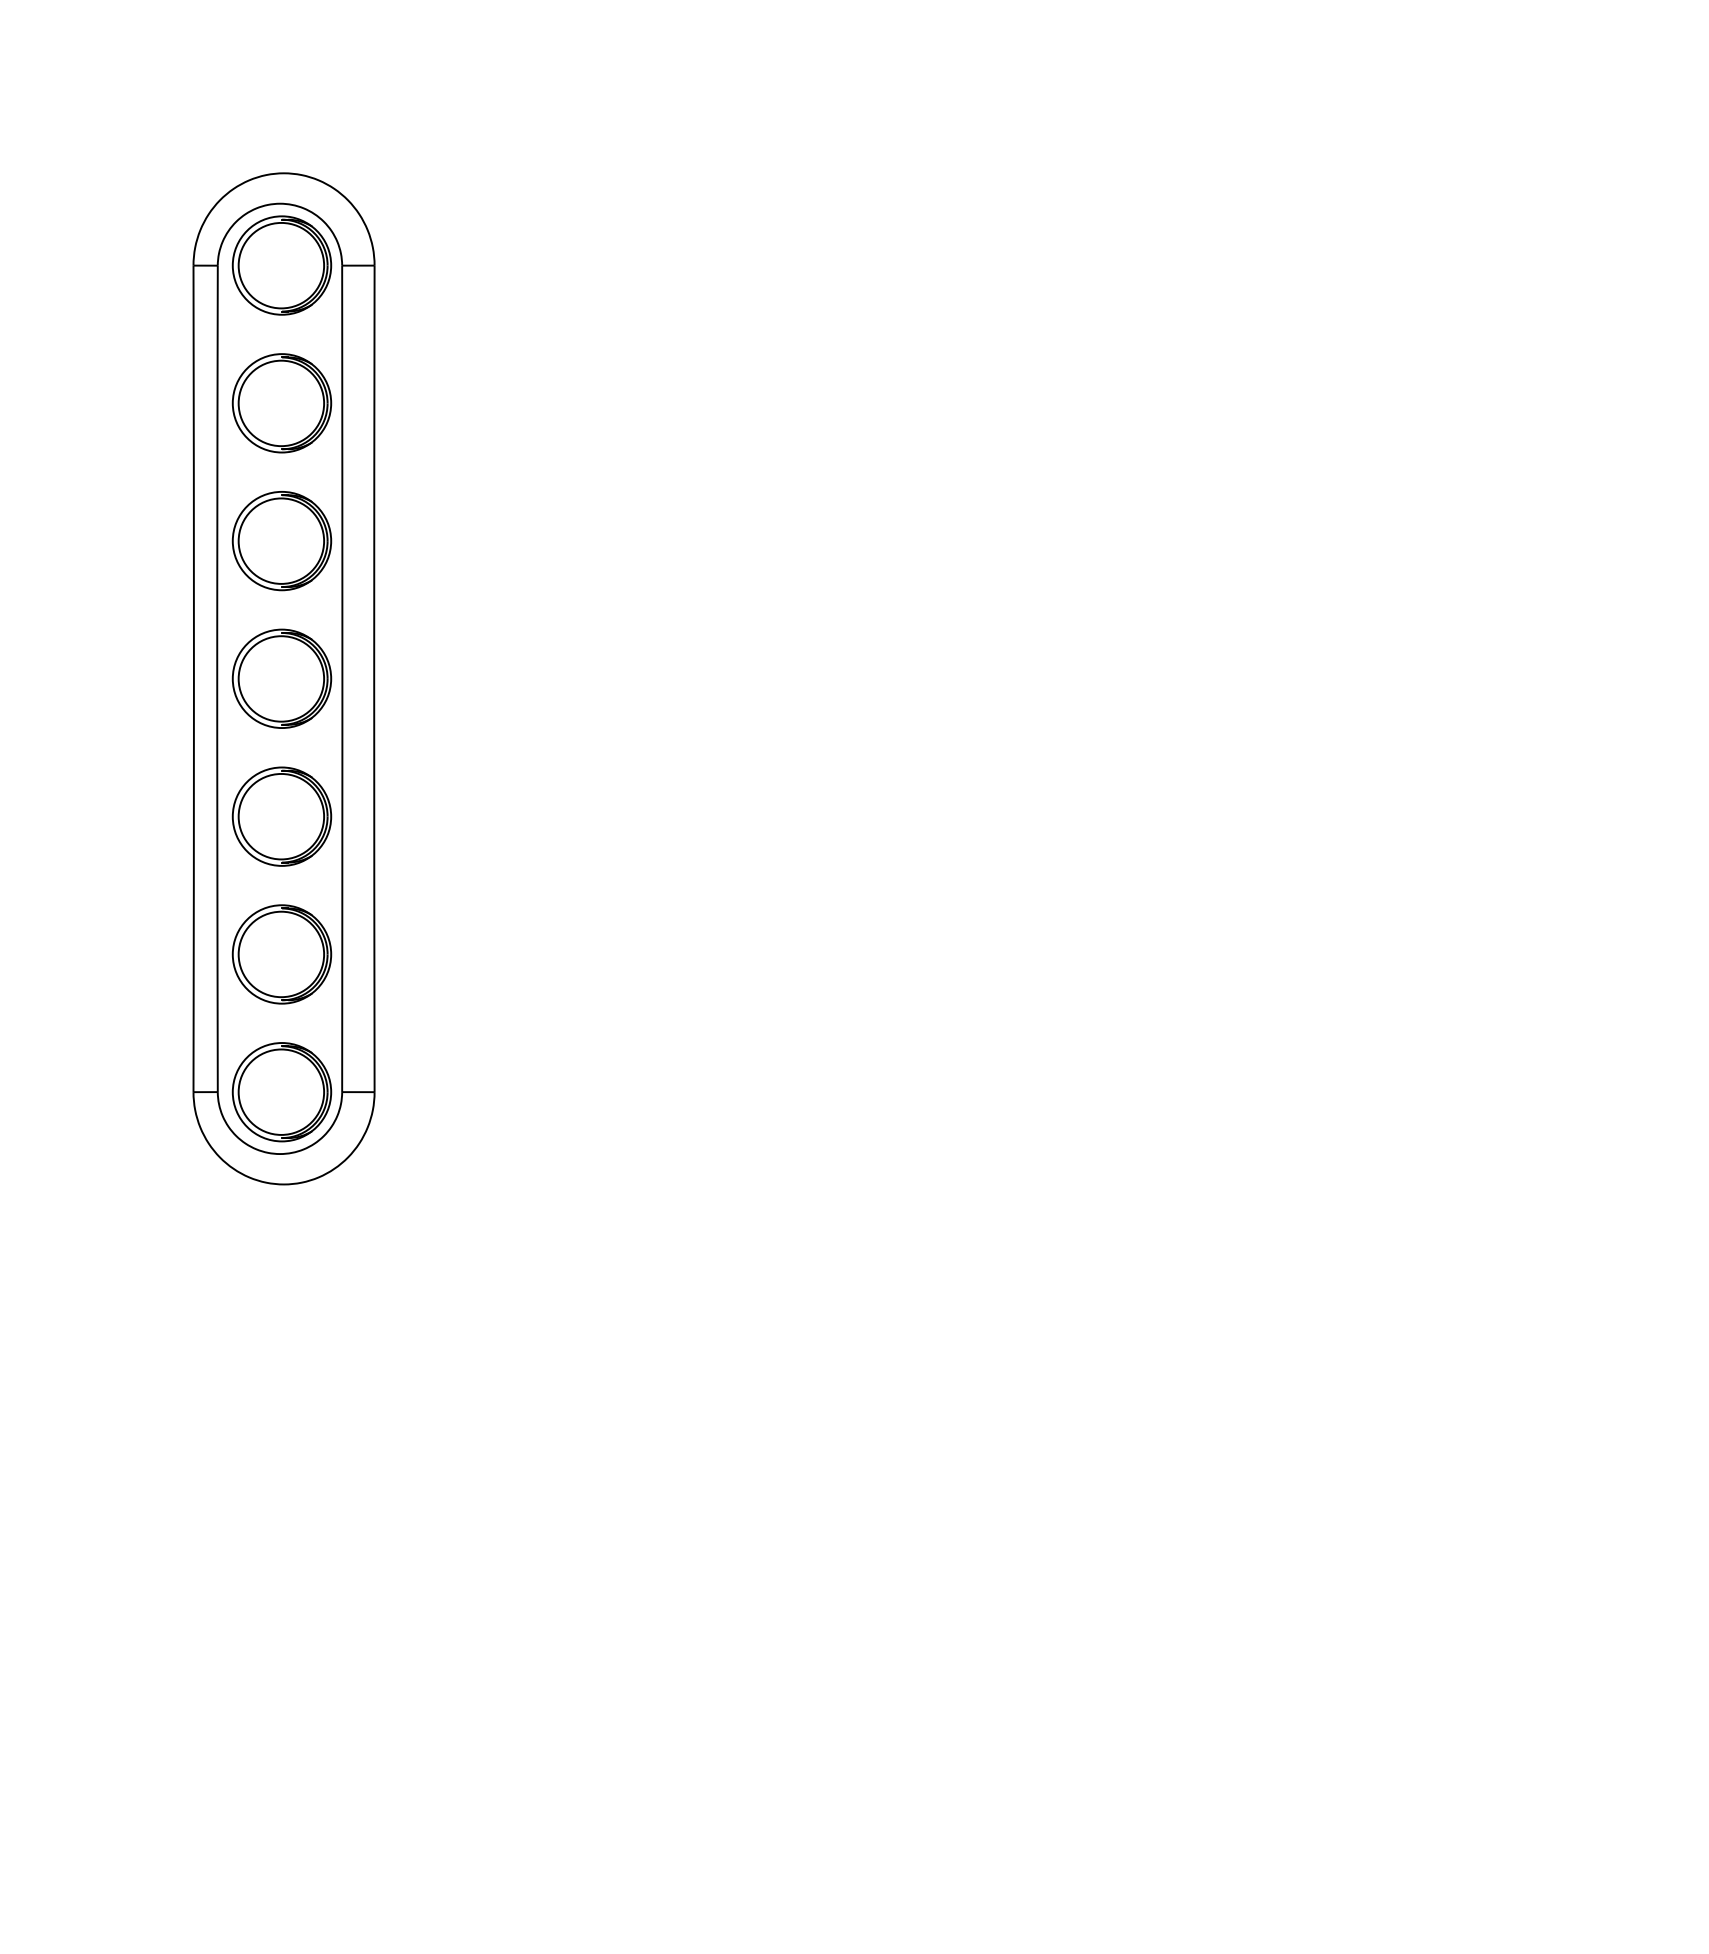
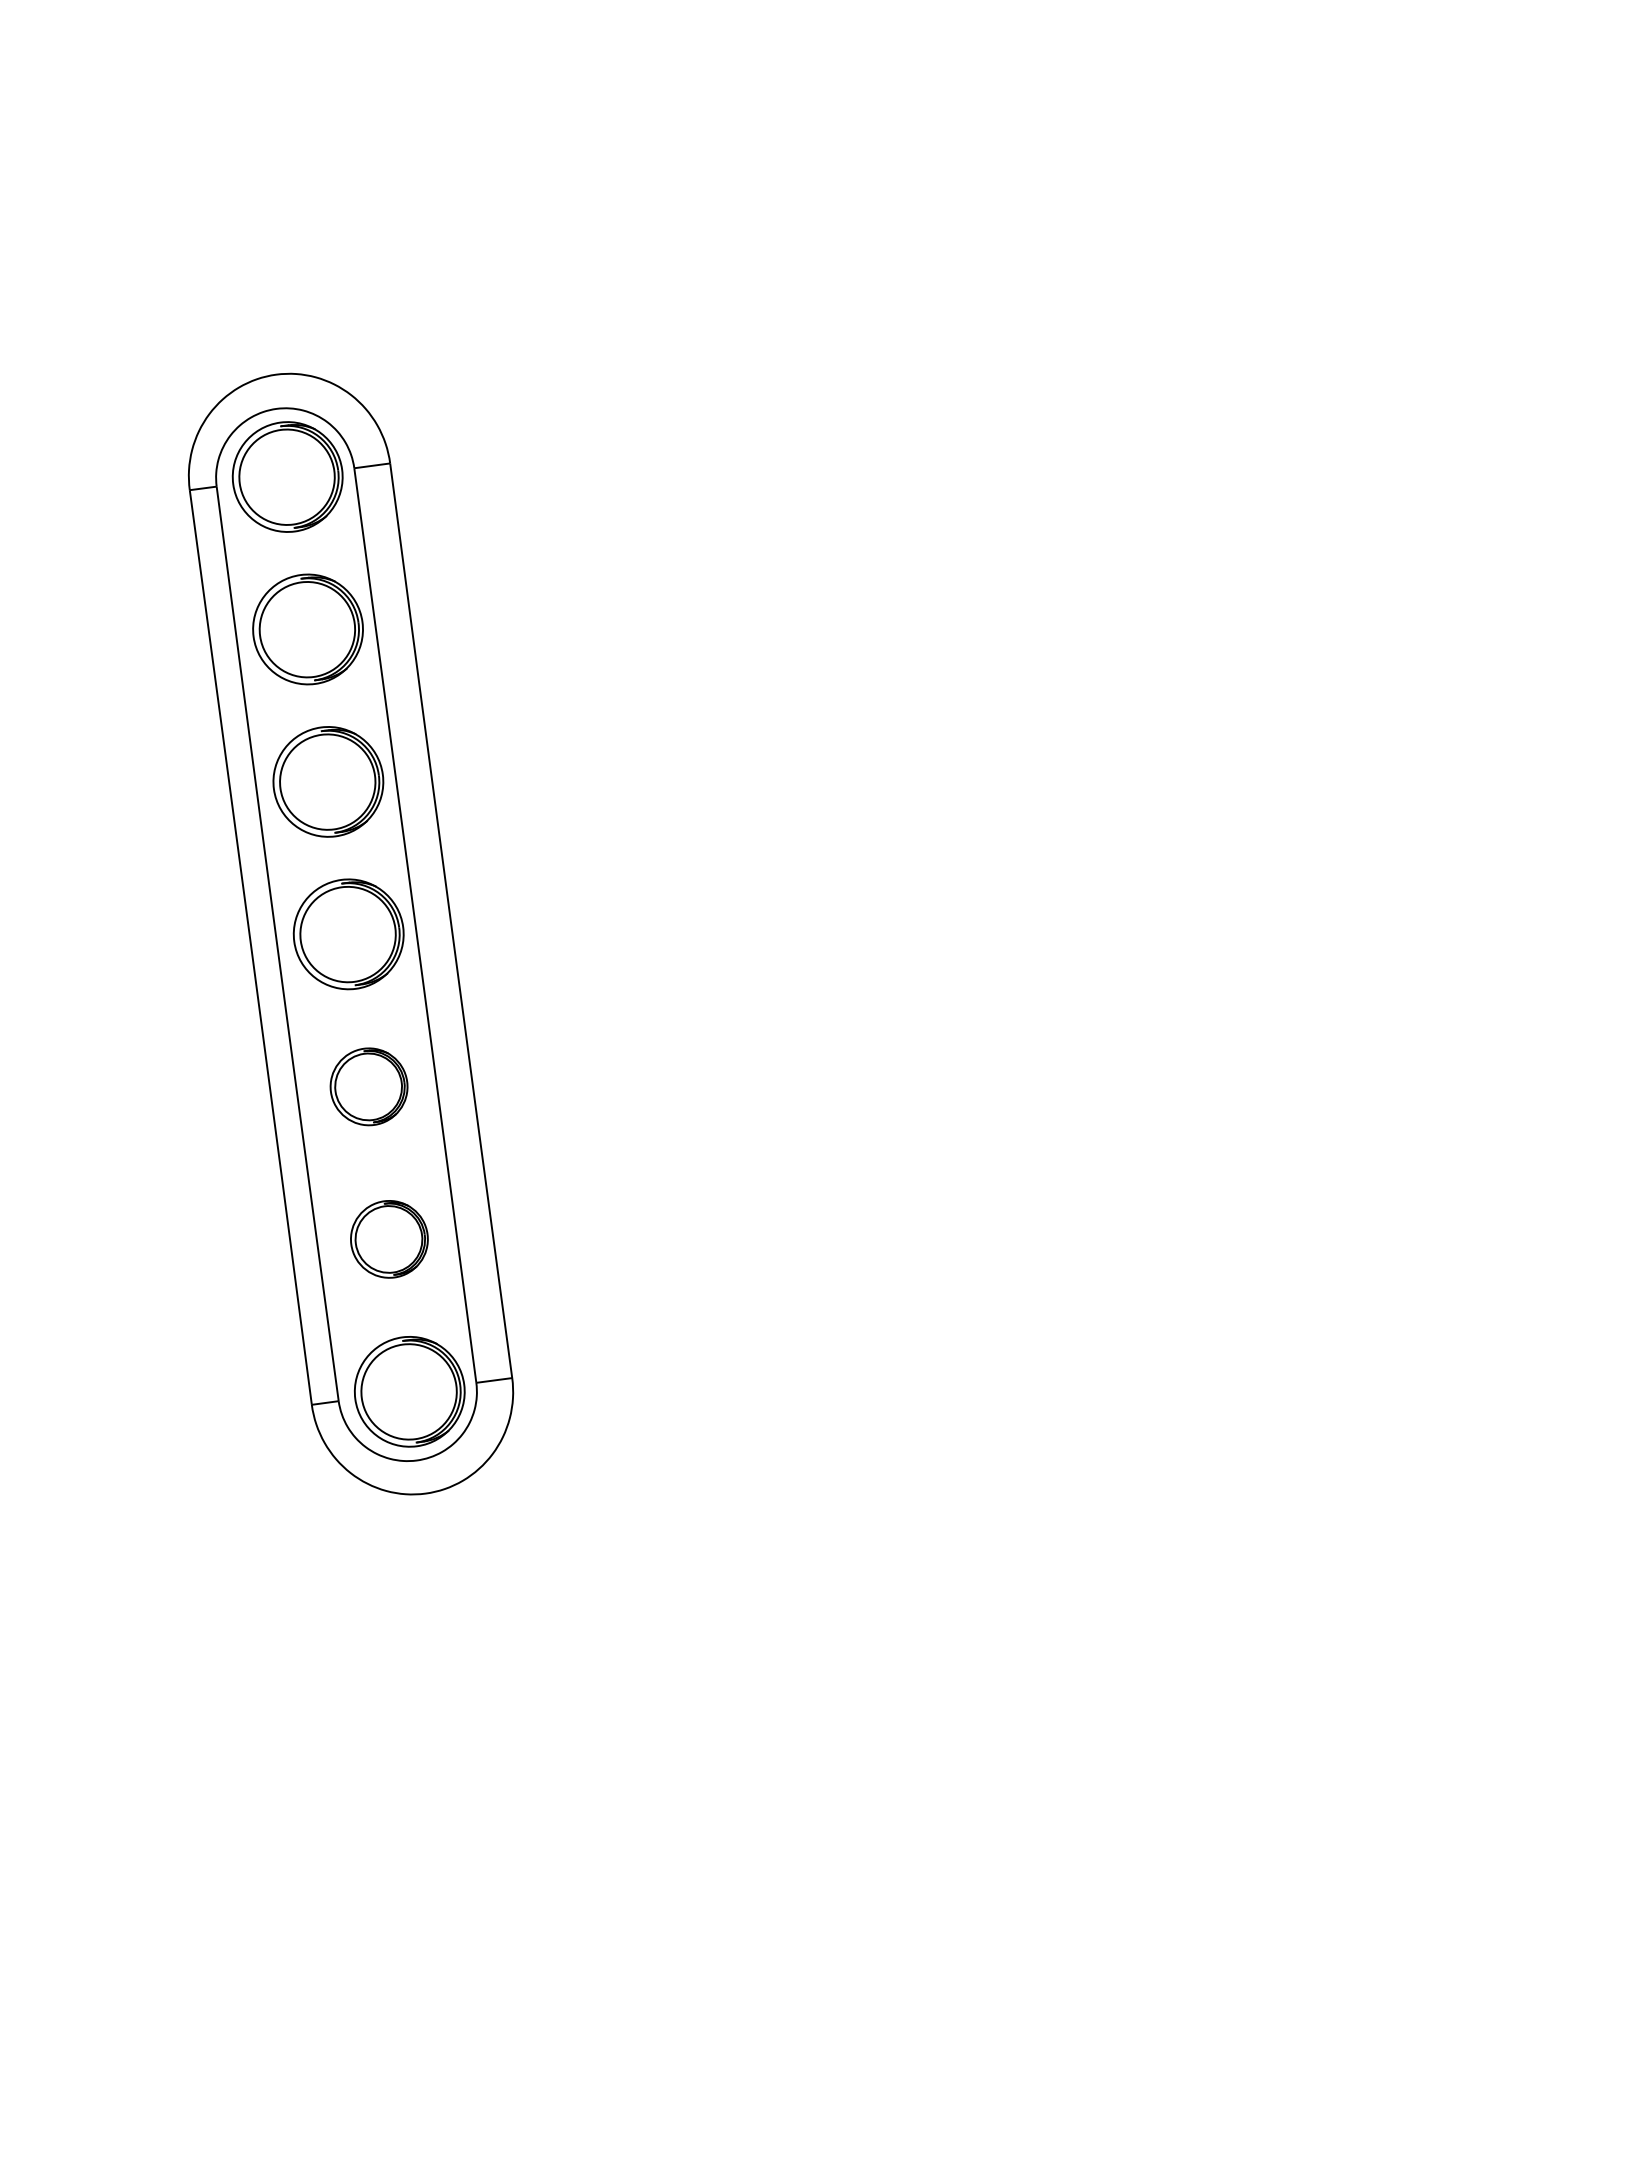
part: (281, 816) -> (368, 1086), size x0.7
part: (281, 954) -> (388, 1239), size x0.7

